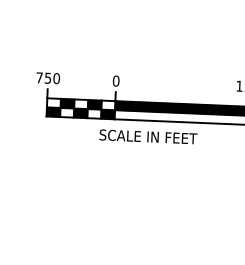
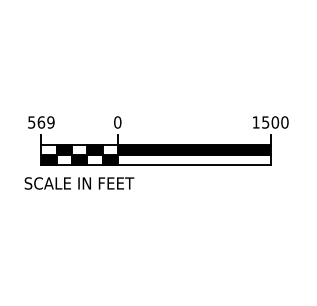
text: (48, 78) -> (41, 122), 750 -> 569
text: (148, 136) -> (79, 183), moved

